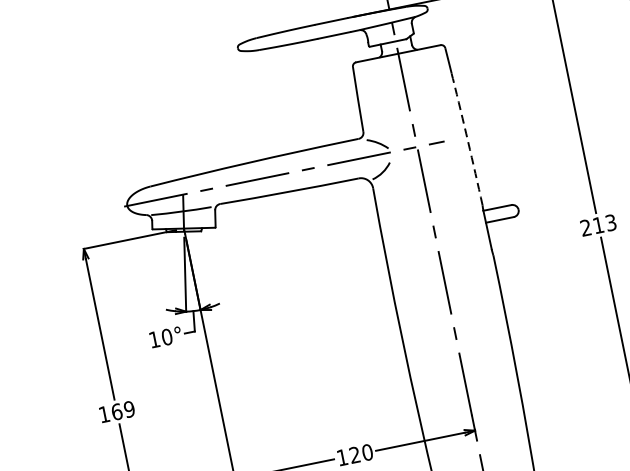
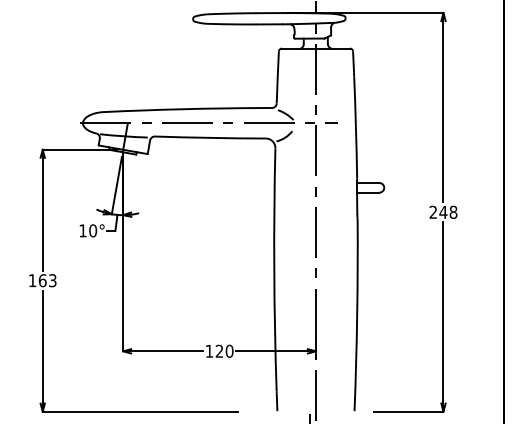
arc: (467, 142) -> (355, 127), dashed -> solid
text: (604, 223) -> (448, 211), 213 -> 248
text: (129, 409) -> (52, 280), 169 -> 163

